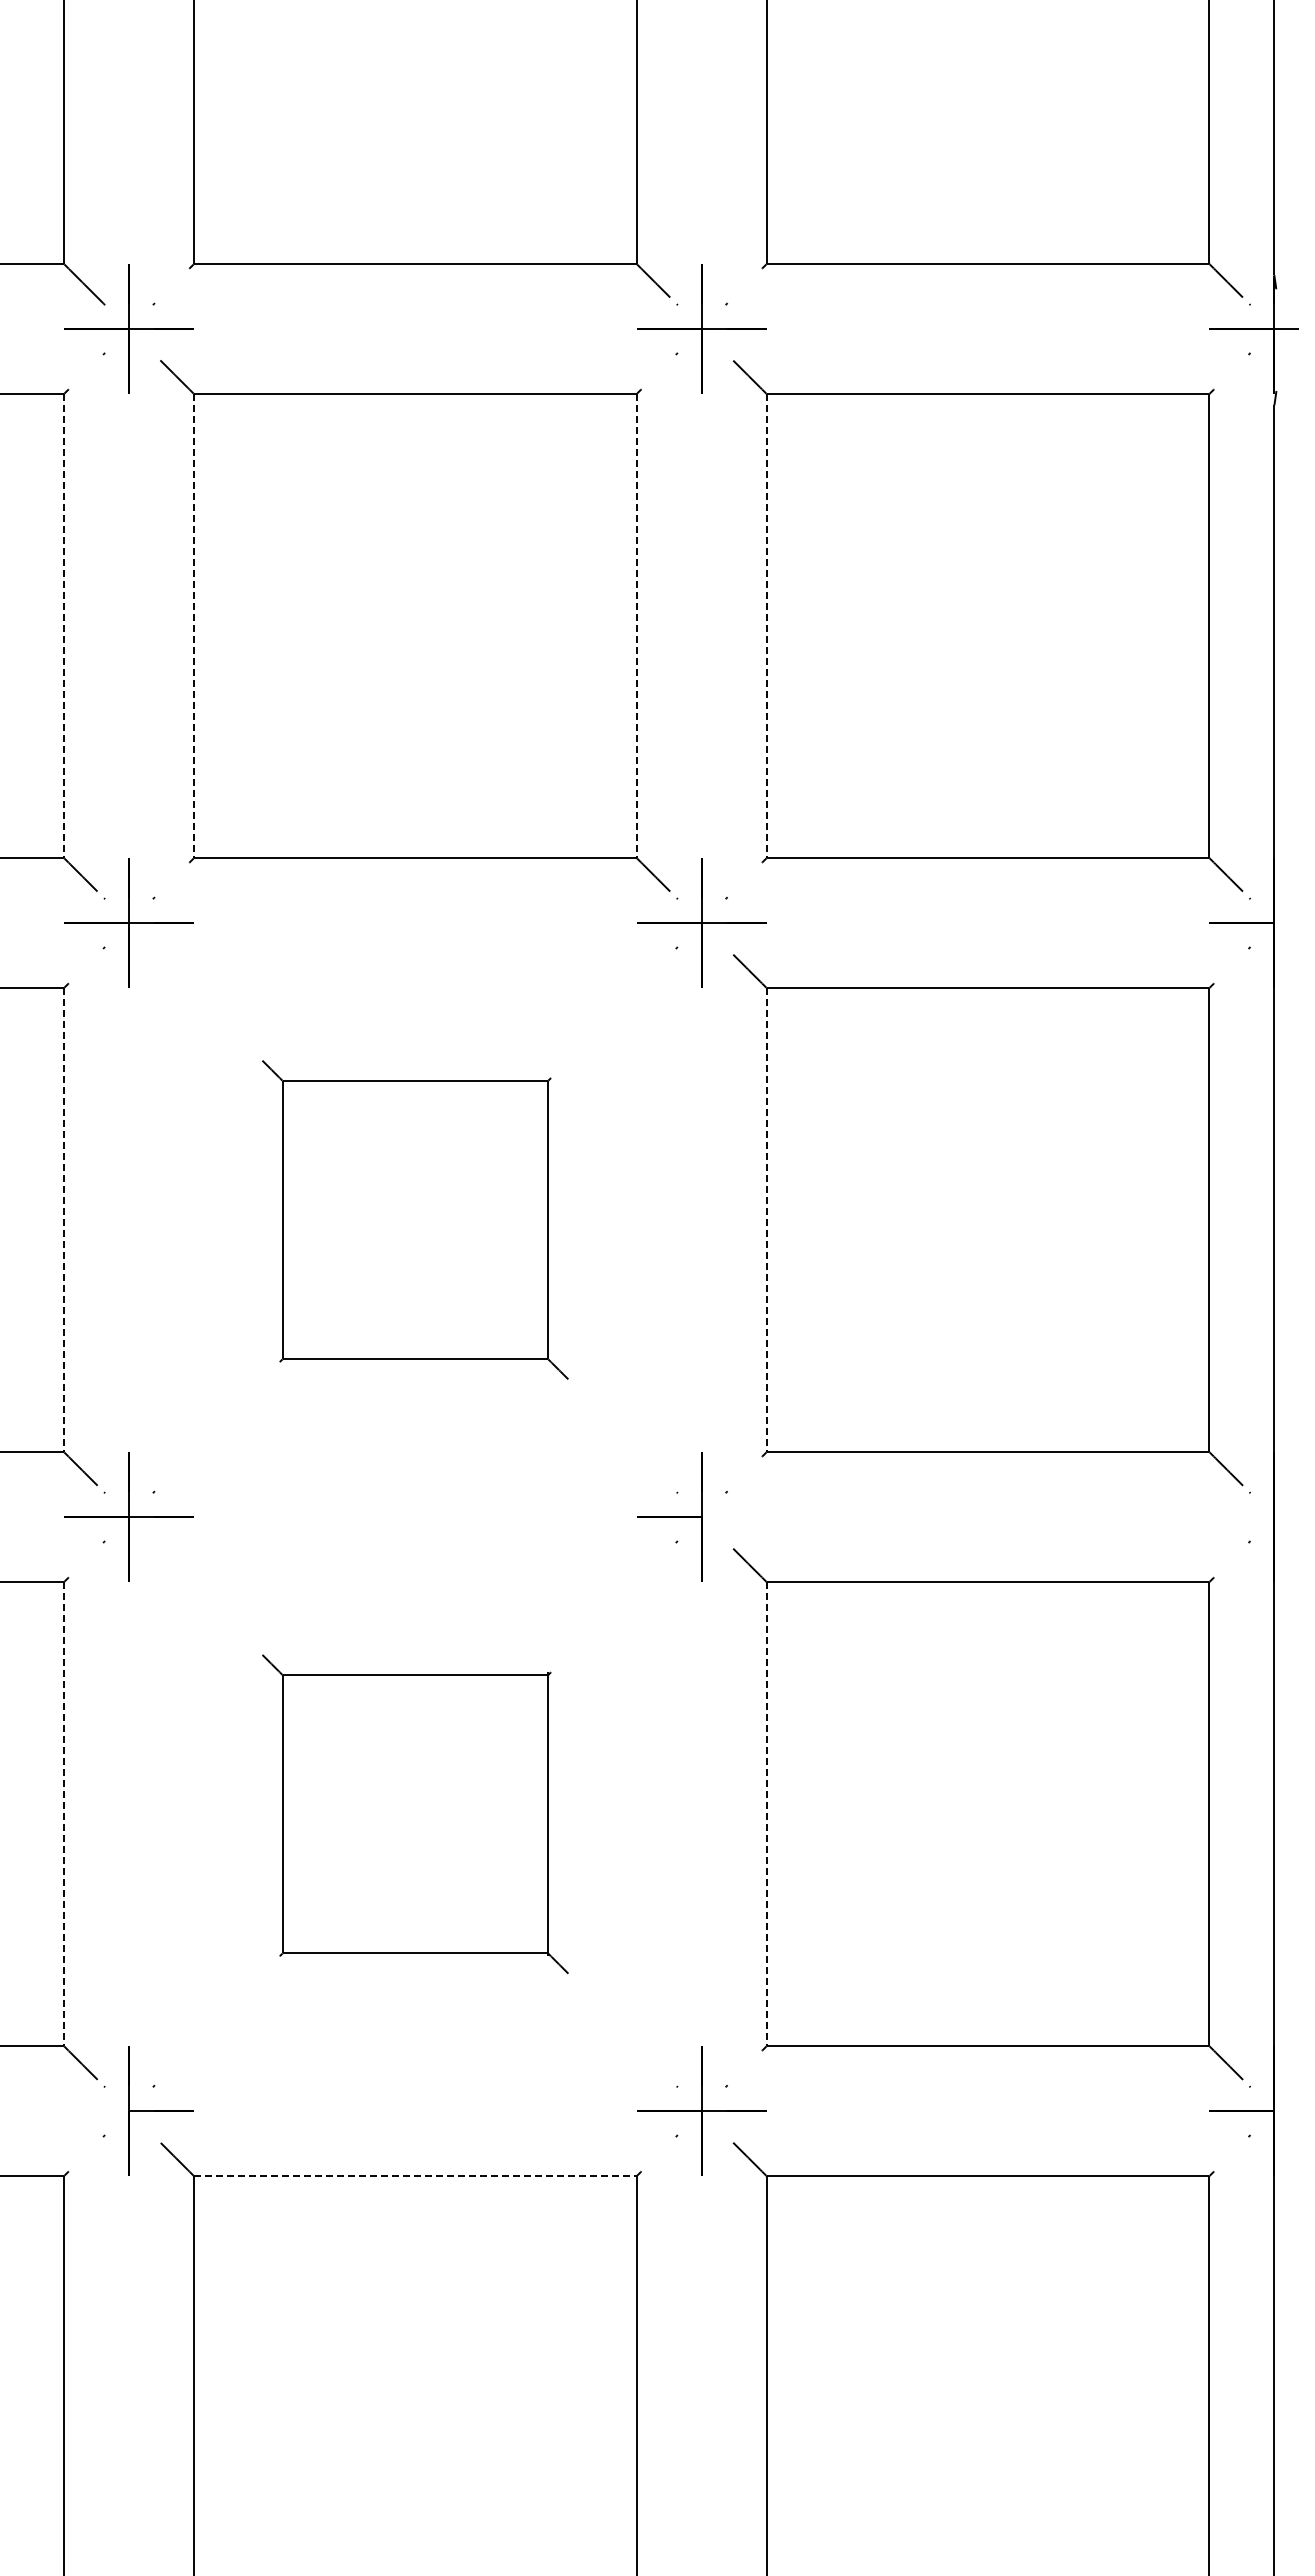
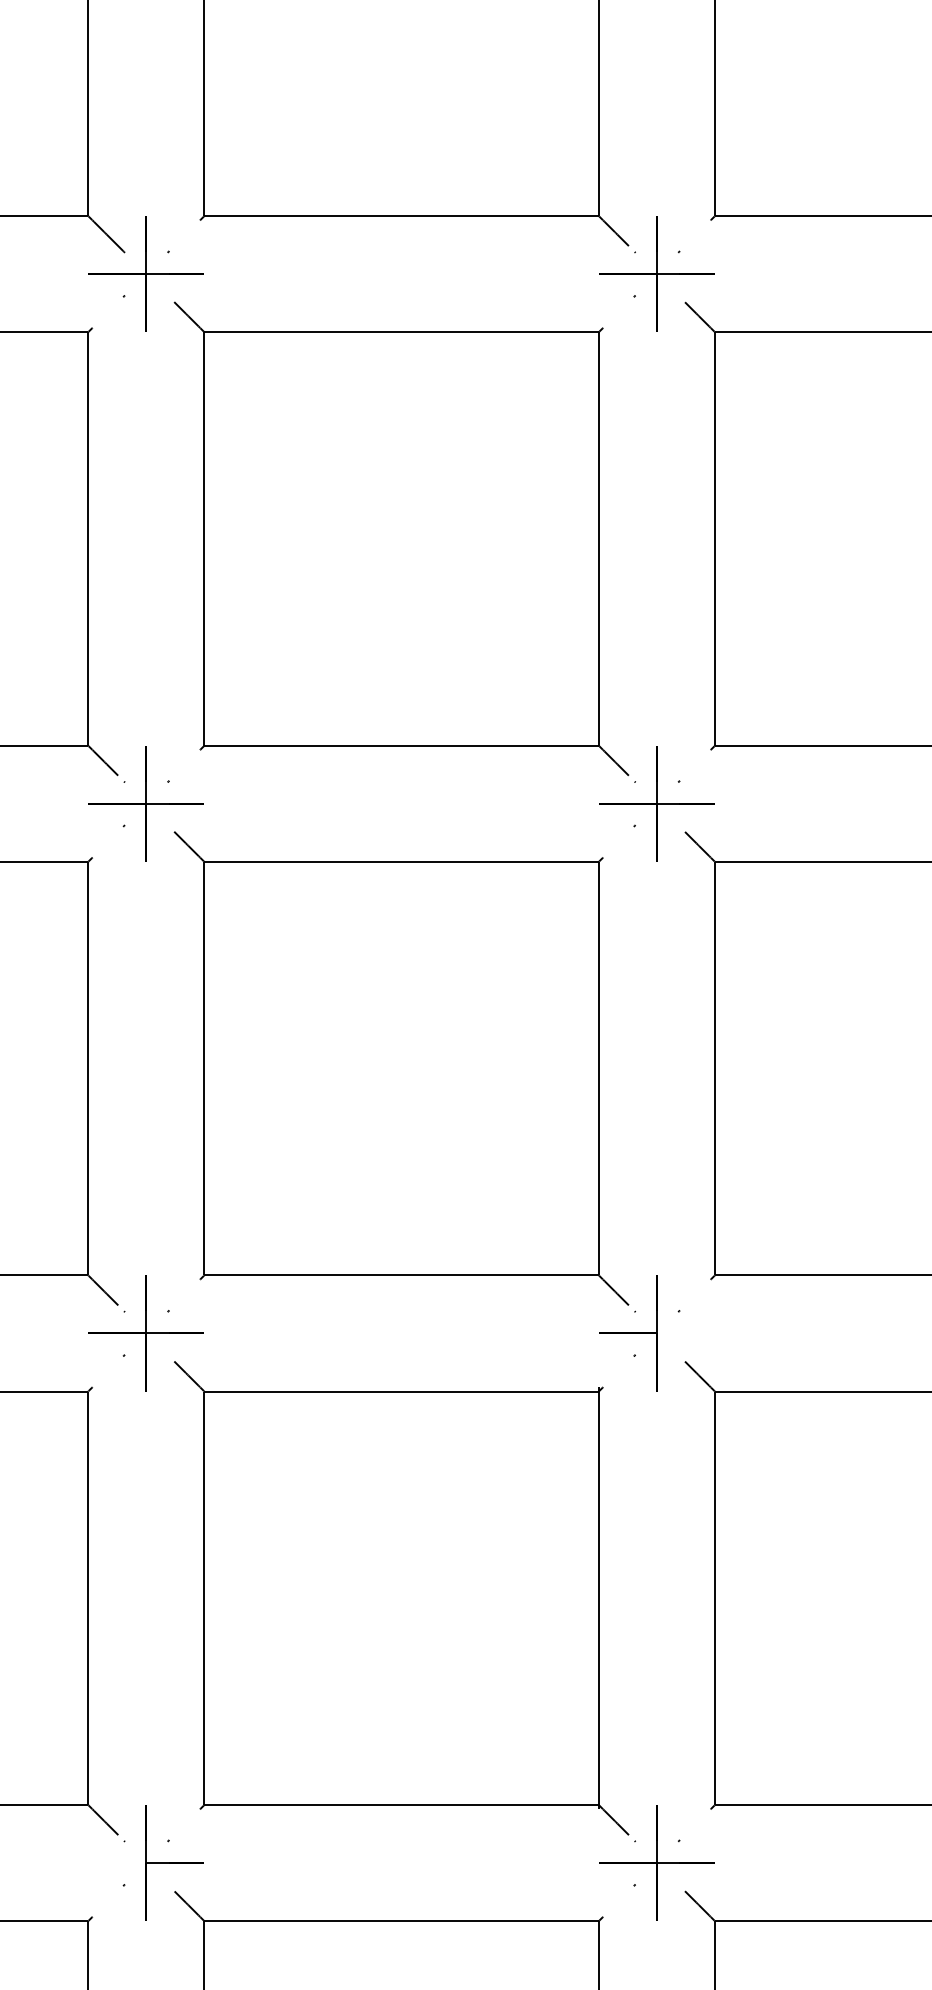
line: (63, 626) -> (87, 539), dashed -> solid
line: (194, 626) -> (204, 539), dashed -> solid
line: (636, 626) -> (598, 539), dashed -> solid
line: (766, 626) -> (714, 539), dashed -> solid
part: (415, 1219) -> (401, 1068), size x1.67
line: (63, 1220) -> (87, 1068), dashed -> solid
line: (766, 1220) -> (714, 1068), dashed -> solid
line: (63, 1814) -> (87, 1598), dashed -> solid
part: (415, 1814) -> (401, 1598), size x1.67
line: (766, 1814) -> (714, 1598), dashed -> solid
line: (415, 2176) -> (401, 1921), dashed -> solid

